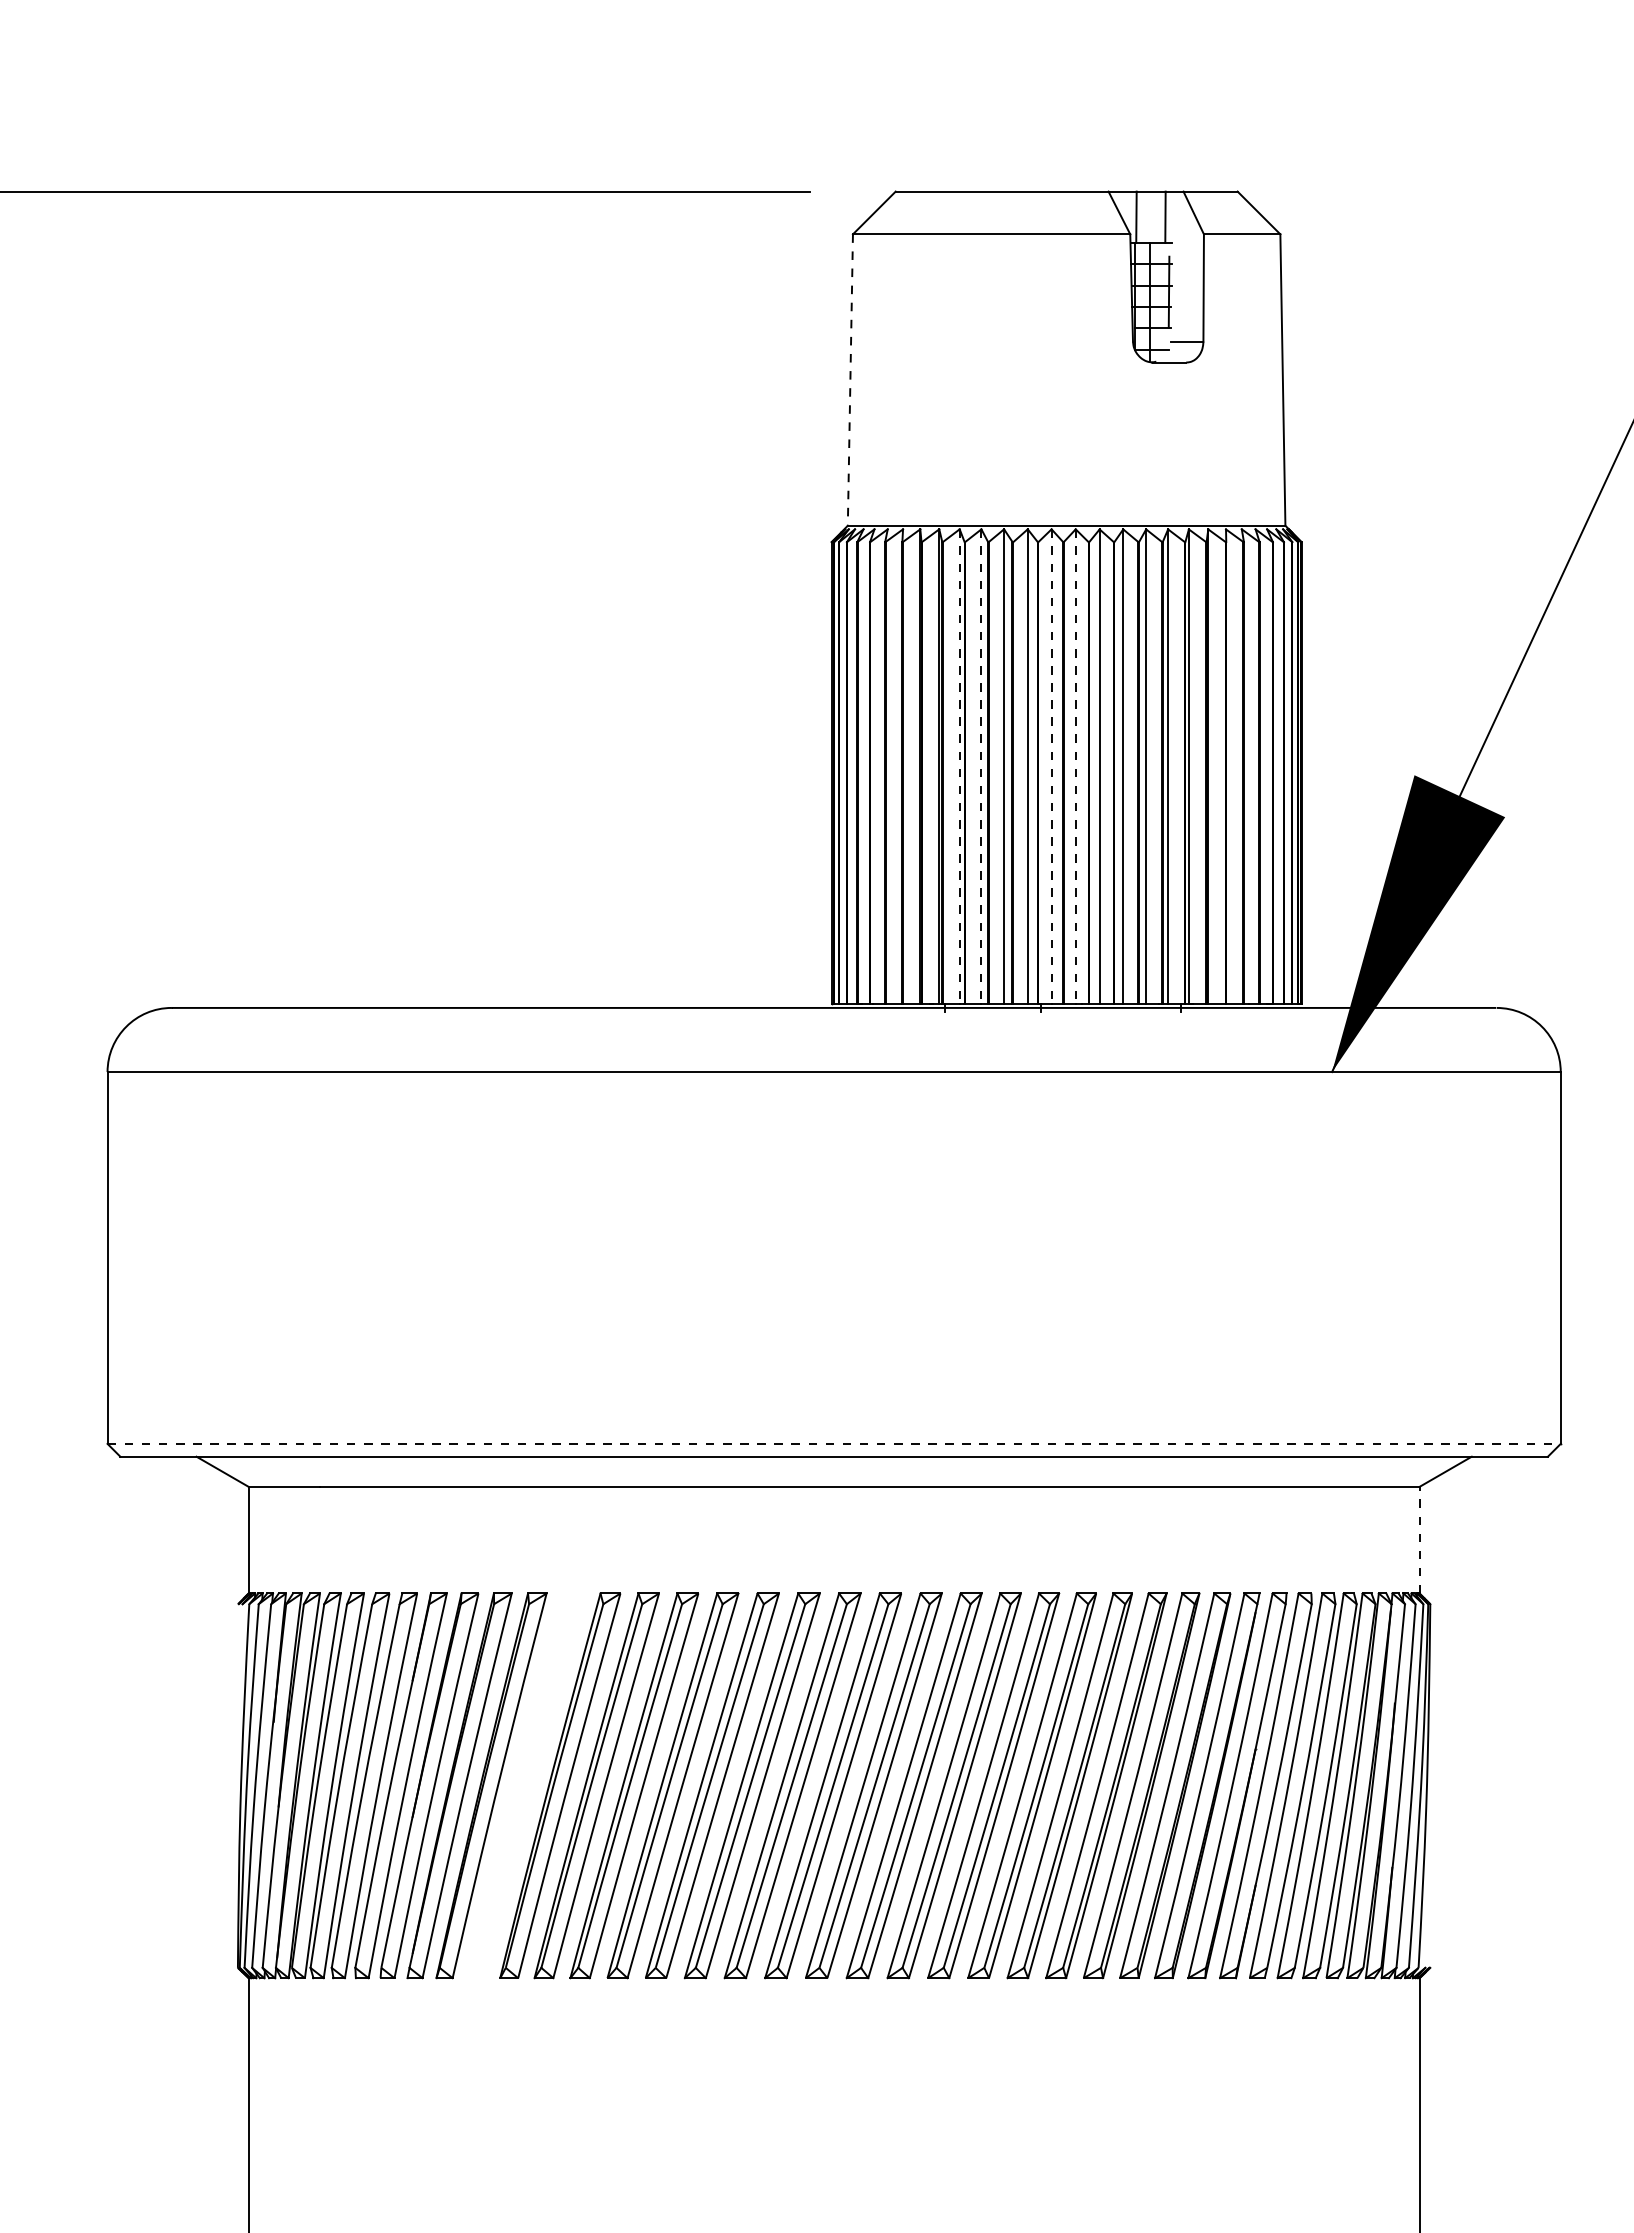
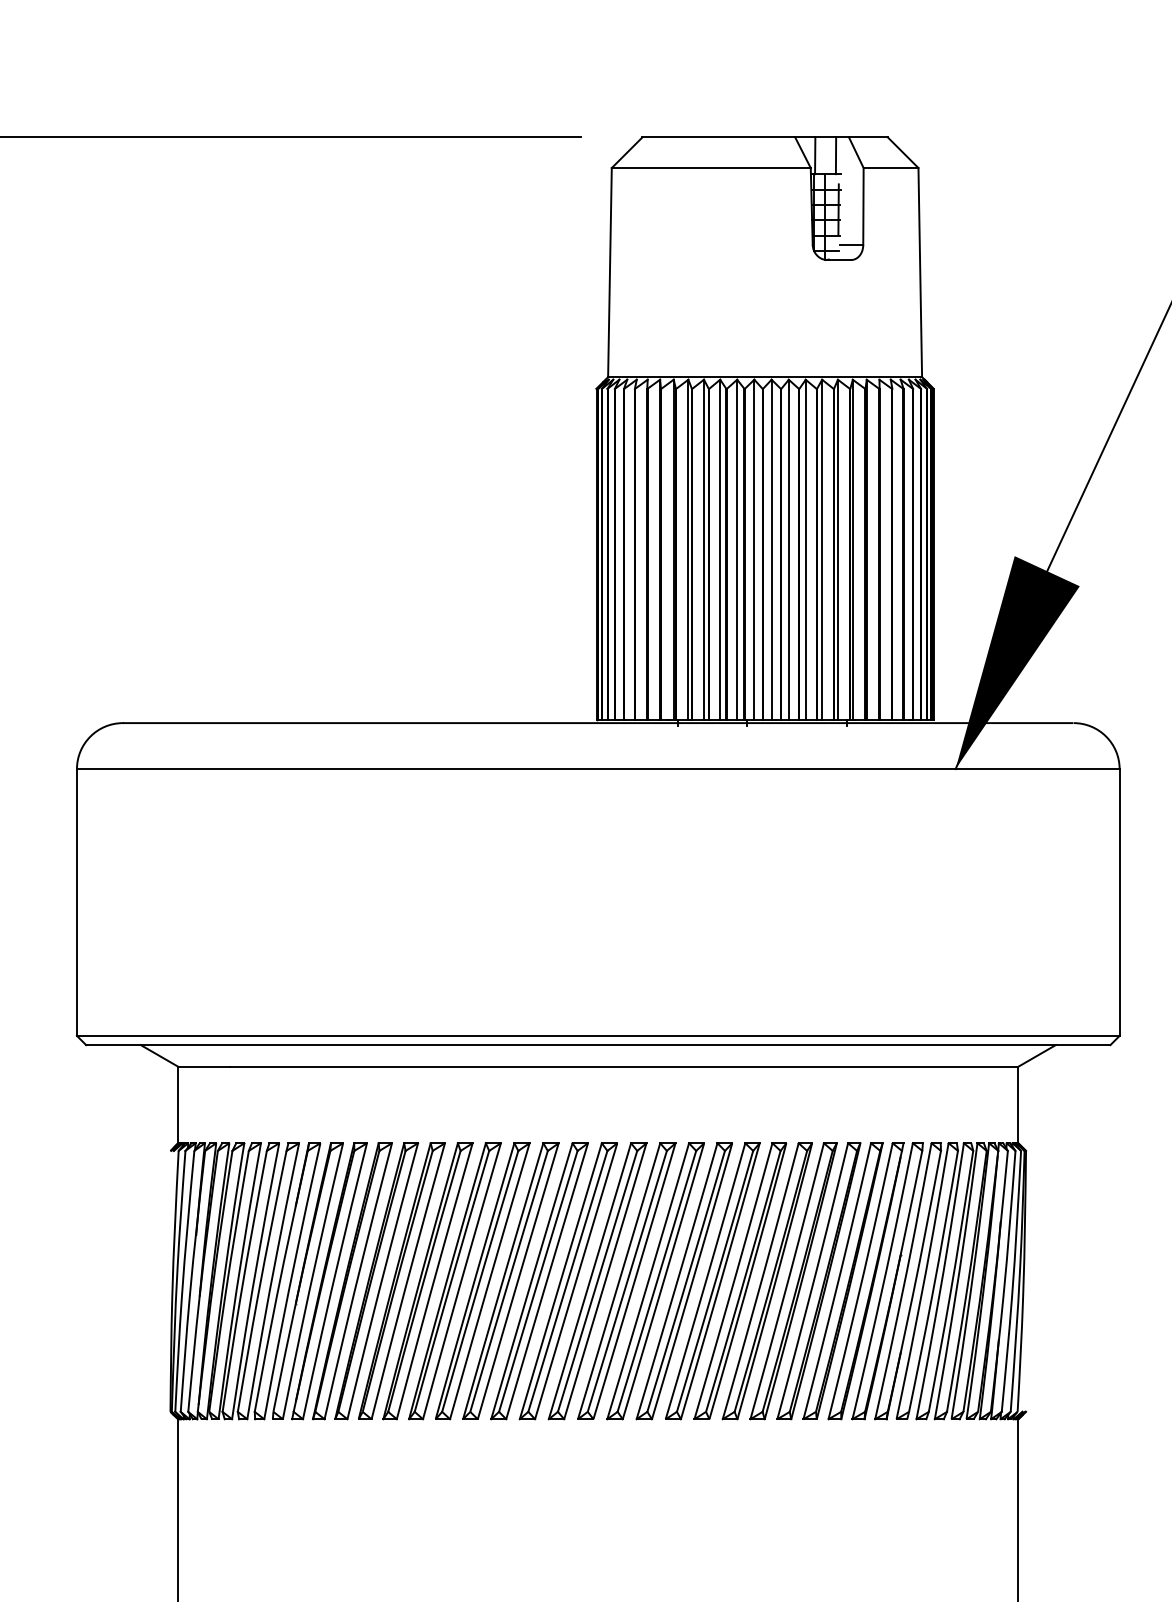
line: (850, 380) -> (610, 272), dashed -> solid
line: (959, 766) -> (688, 549), dashed -> solid
line: (1051, 766) -> (754, 549), dashed -> solid
line: (1075, 766) -> (771, 549), dashed -> solid
line: (981, 767) -> (704, 550), dashed -> solid
line: (834, 1443) -> (598, 1035), dashed -> solid
line: (1419, 1539) -> (1018, 1104), dashed -> solid
part: (524, 1785) -> (376, 1281), added

